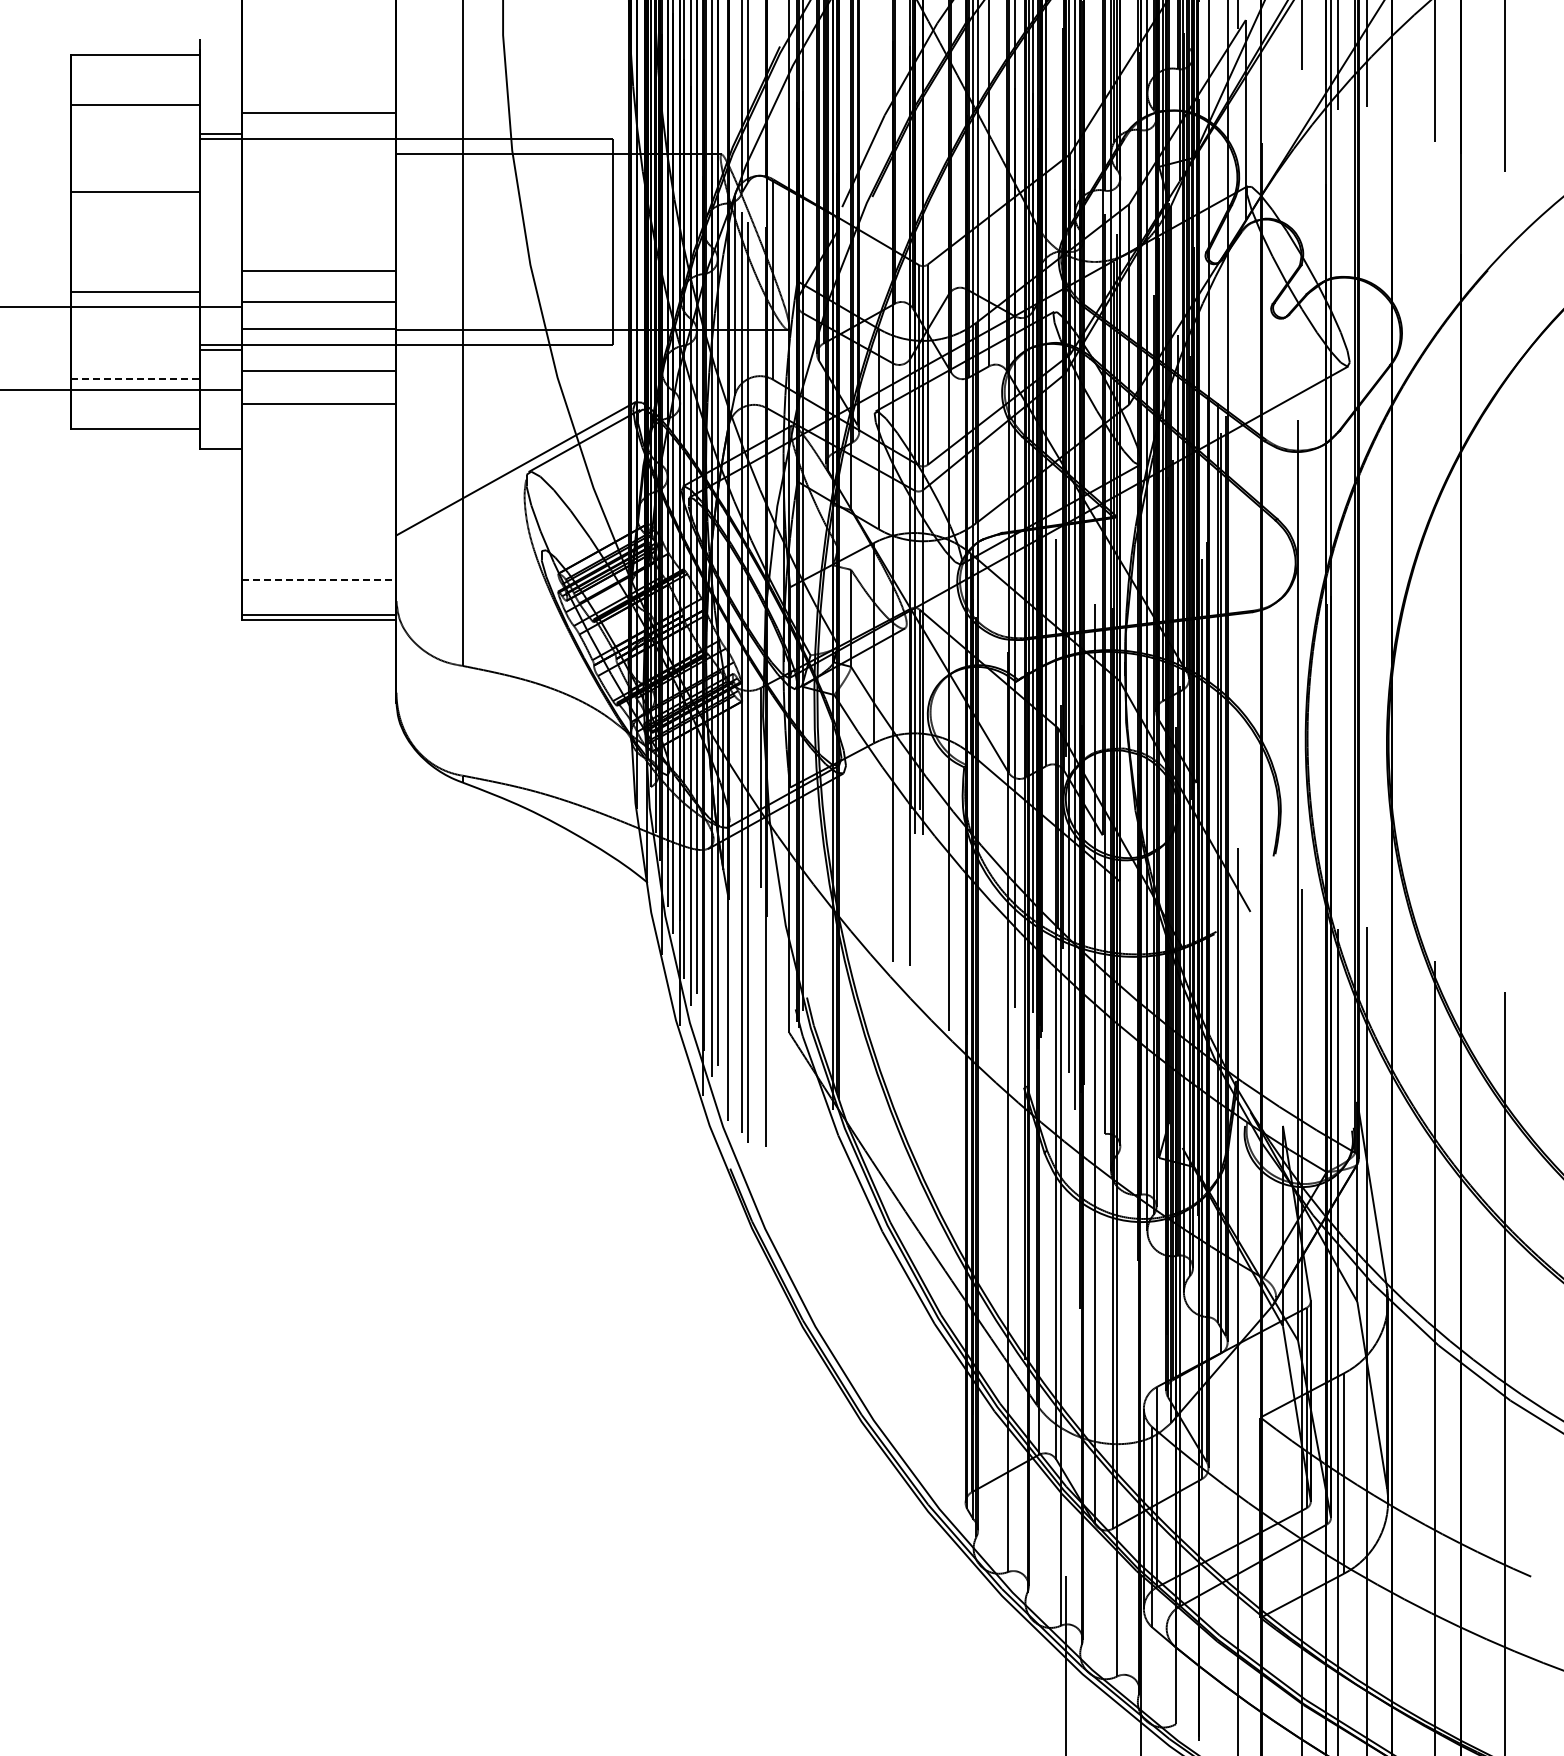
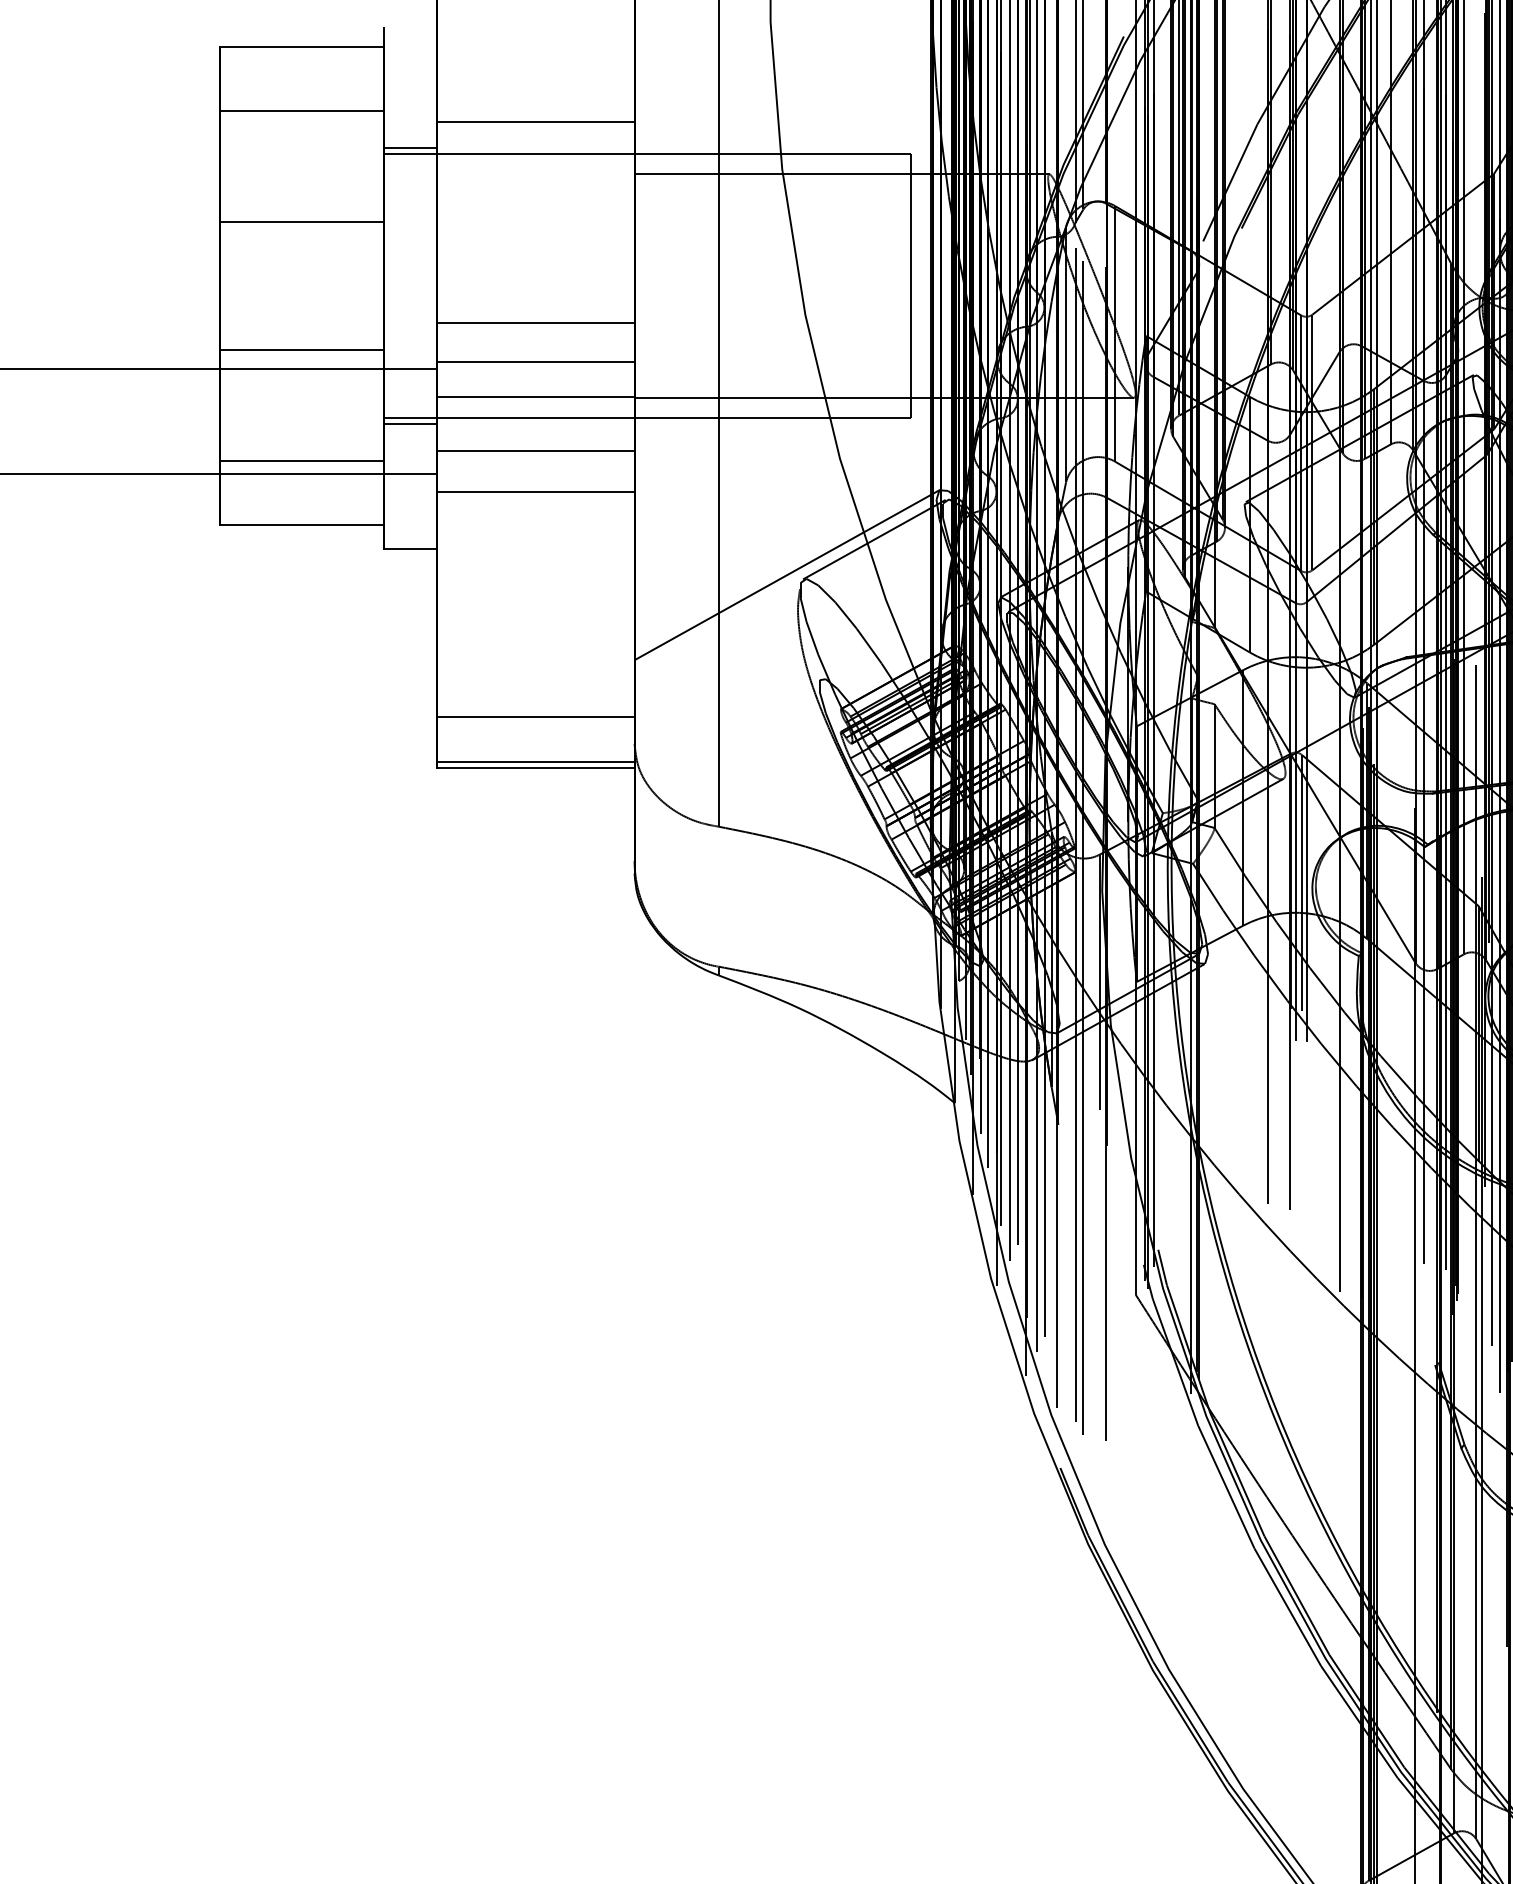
line: (135, 379) -> (301, 461), dashed -> solid
line: (319, 580) -> (536, 717), dashed -> solid

